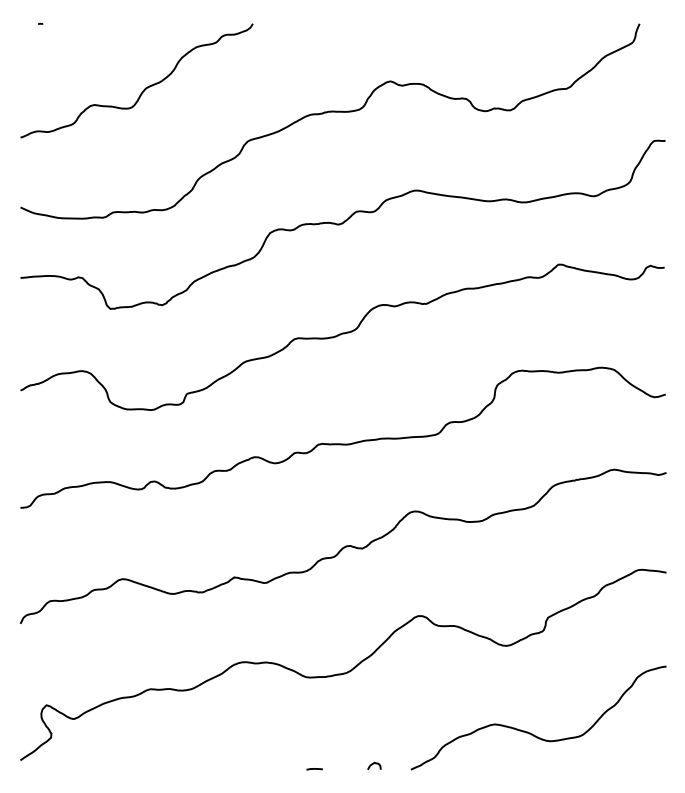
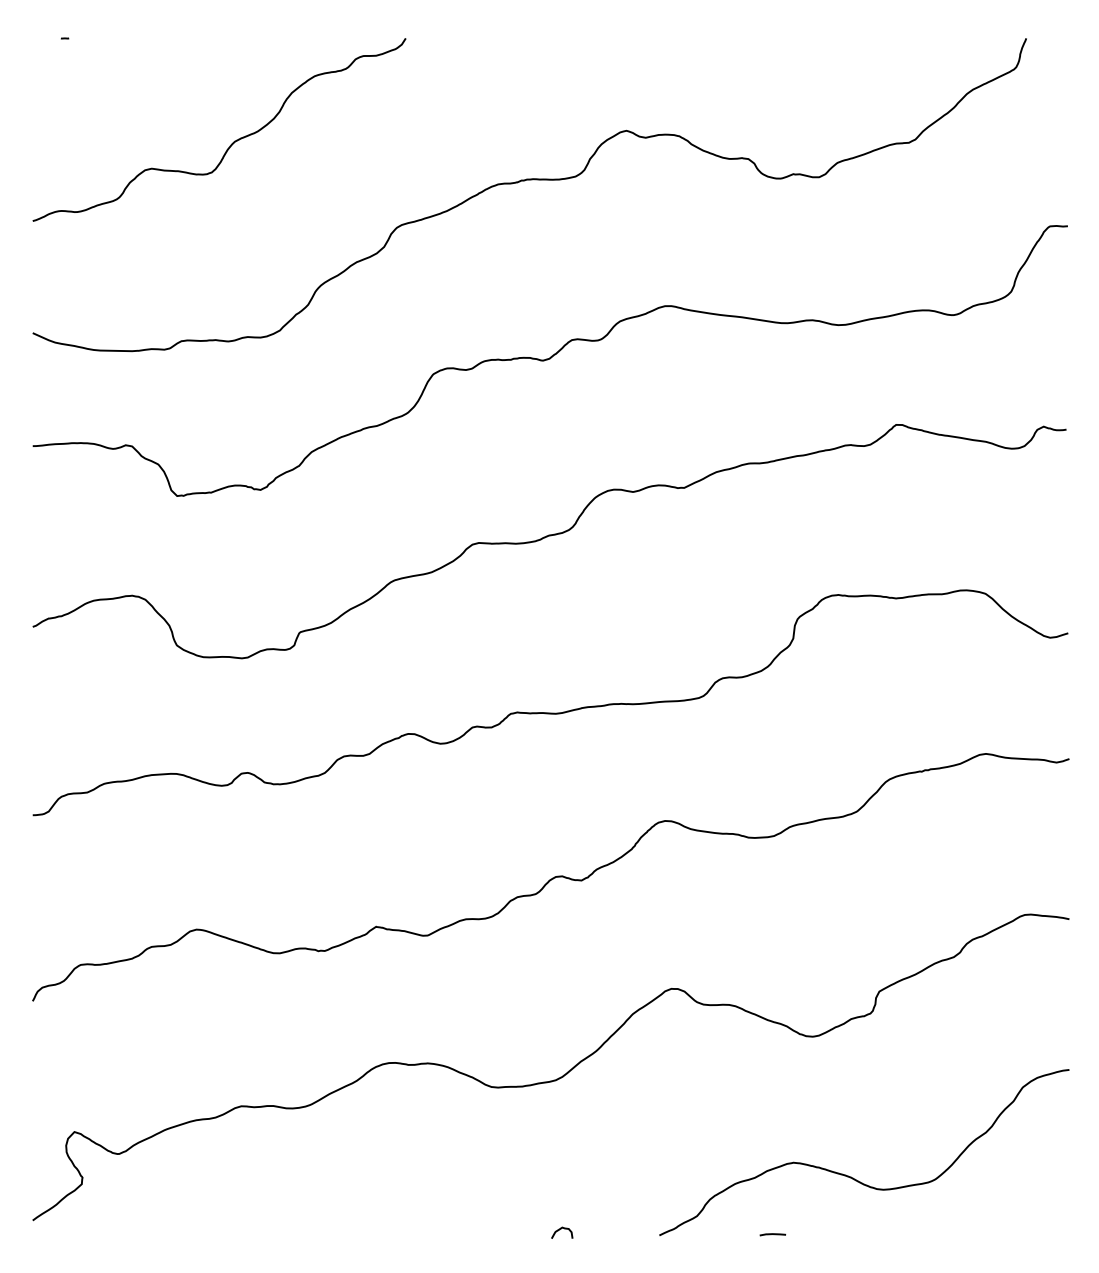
curve: (373, 764) -> (560, 1230), moved
line: (314, 769) -> (772, 1235), moved

